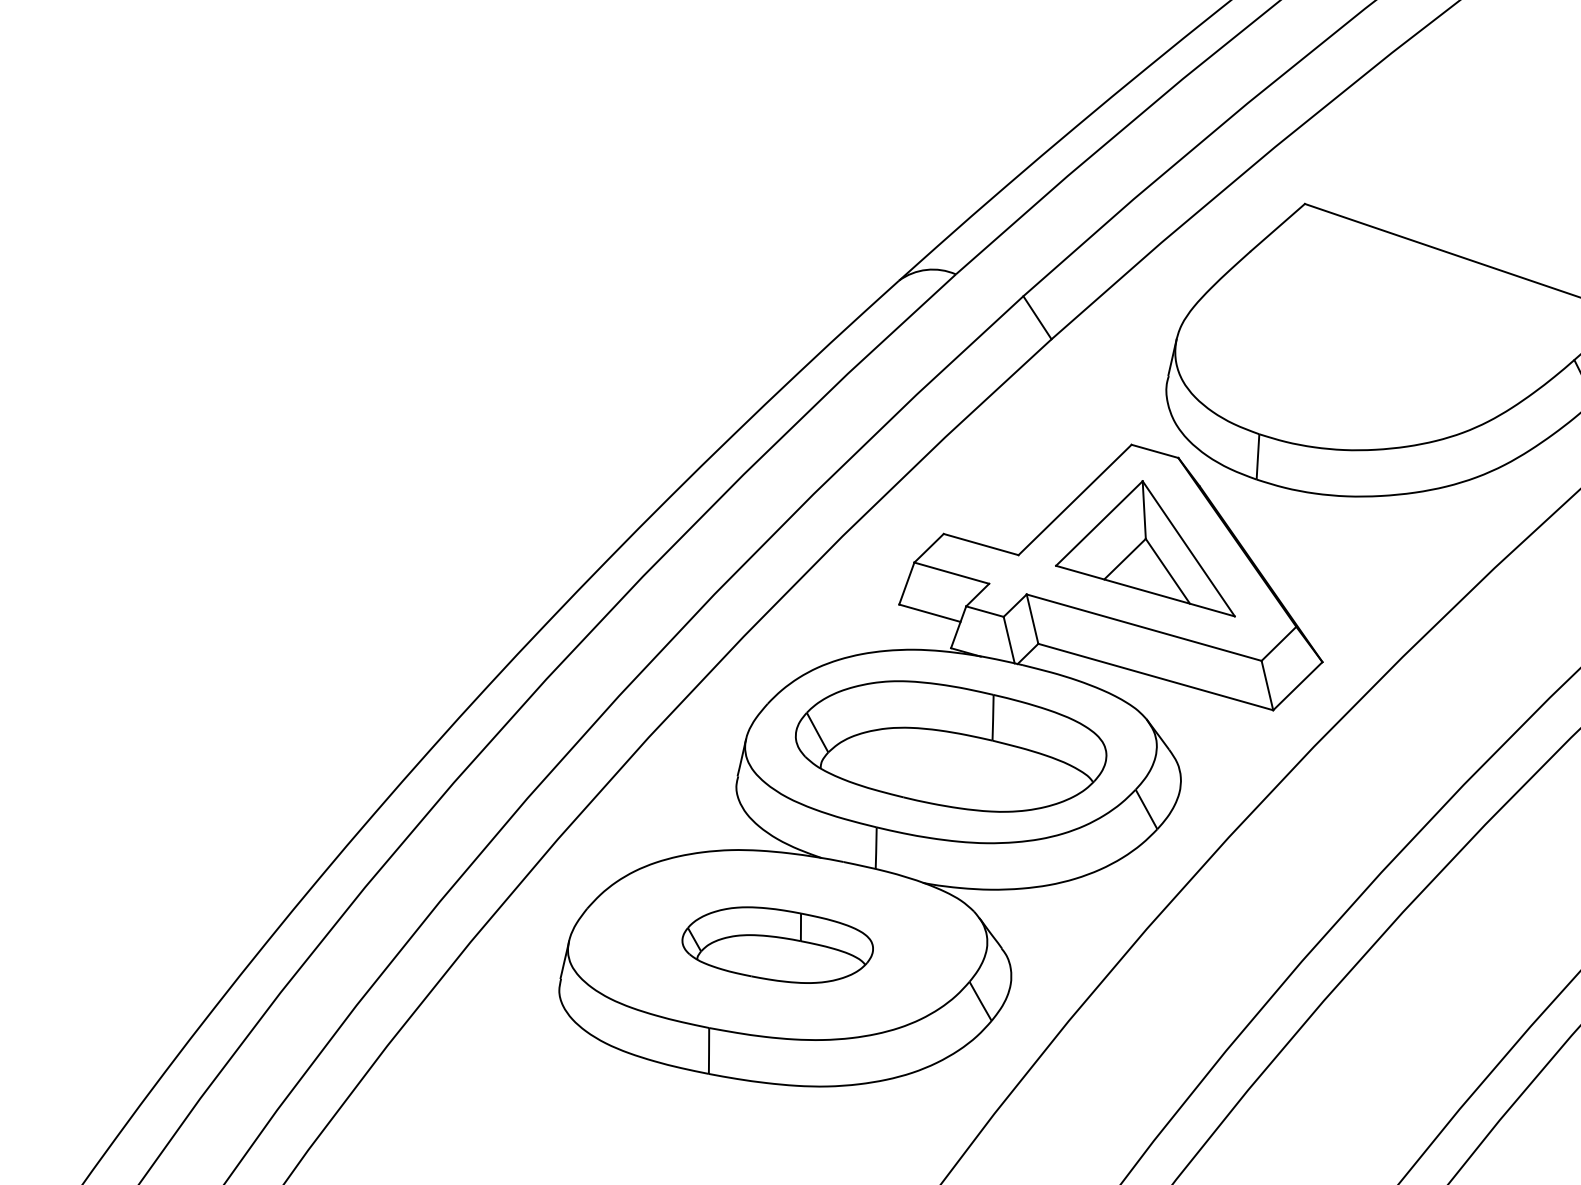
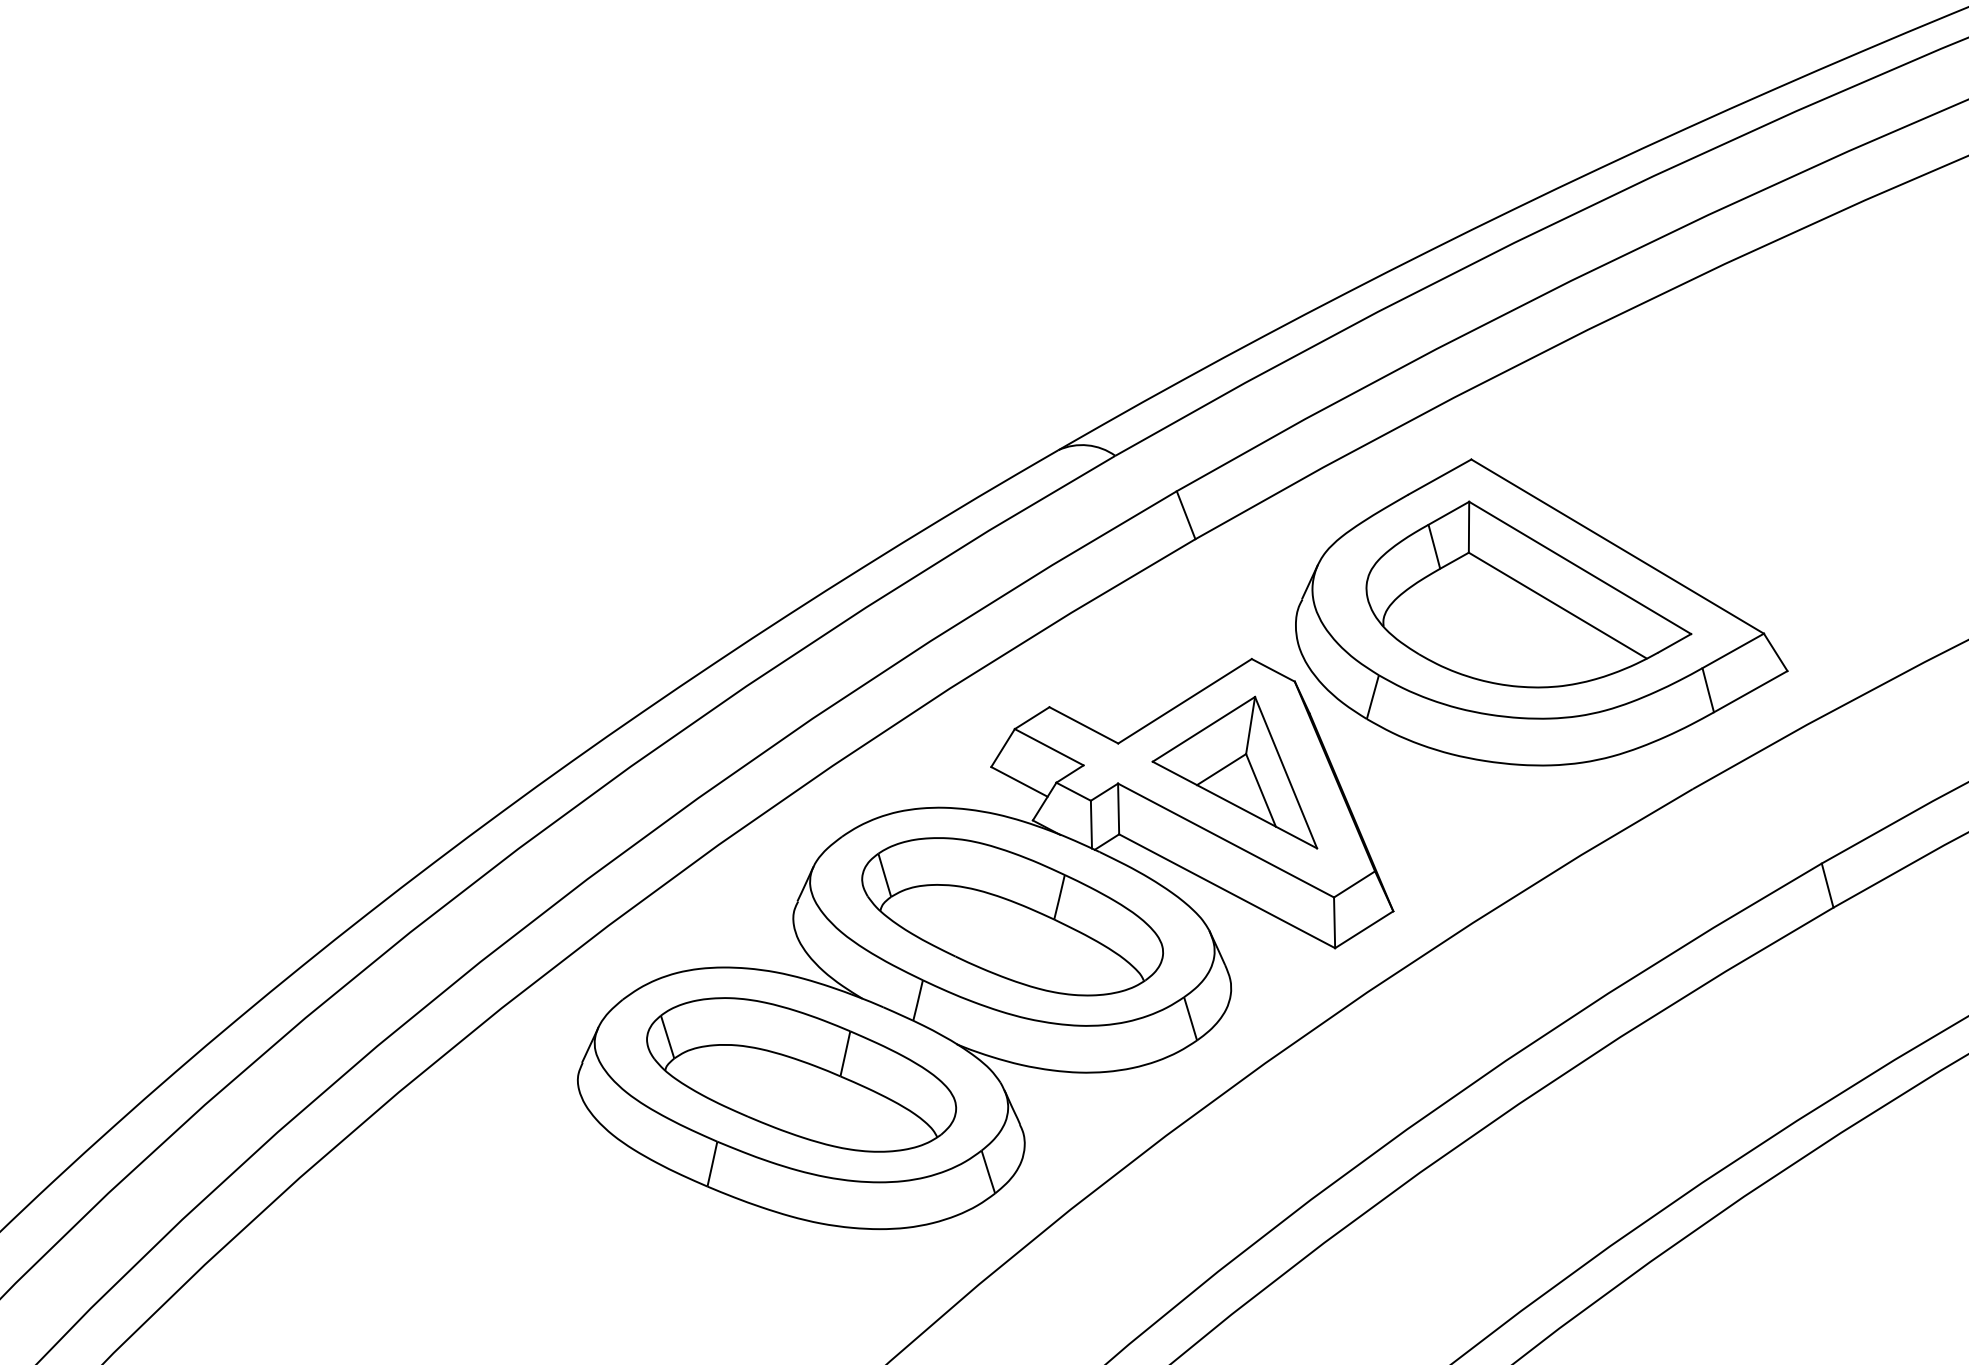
part: (1388, 324) -> (1528, 594), added
part: (777, 944) -> (801, 1074), size x1.67

